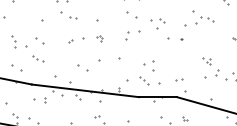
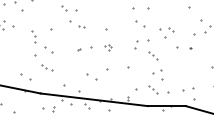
part: (13, 41) -> (33, 36), moved
part: (144, 46) -> (153, 55), added
part: (179, 79) -> (188, 88), size x1.6

